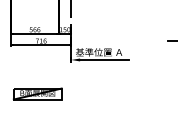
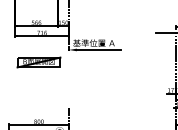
part: (37, 94) -> (38, 62), moved

